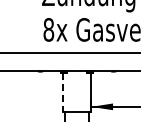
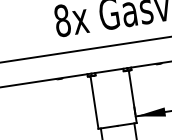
line: (63, 92) -> (95, 102), dashed -> solid

